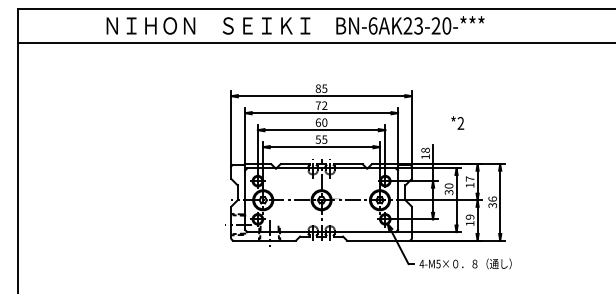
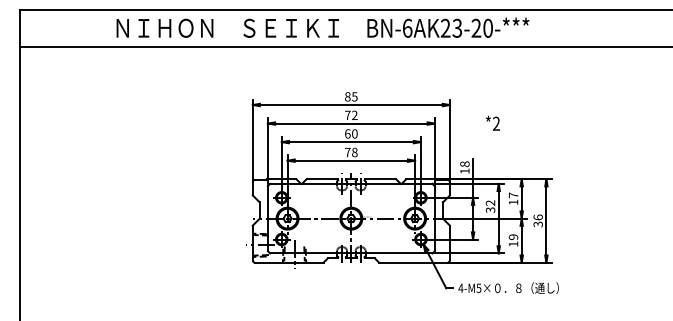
text: (457, 122) -> (492, 122), moved
text: (321, 139) -> (351, 152), 55 -> 78
text: (449, 185) -> (490, 202), 30 -> 32

